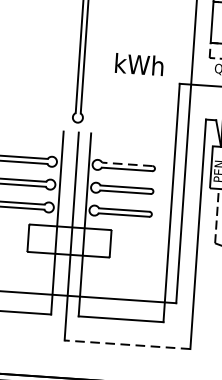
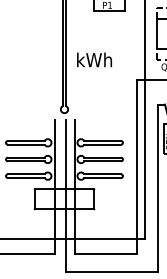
text: (139, 63) -> (94, 59), moved
line: (127, 163) -> (102, 140), dashed -> solid
line: (127, 344) -> (111, 271), dashed -> solid

